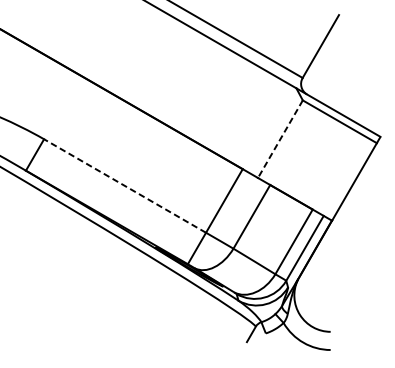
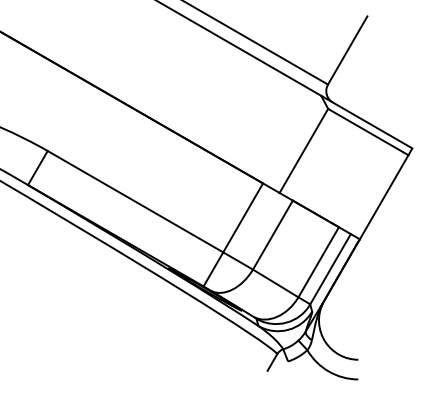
line: (280, 138) -> (303, 150), dashed -> solid
line: (125, 185) -> (135, 201), dashed -> solid

